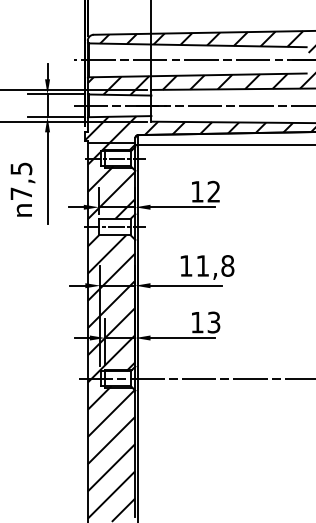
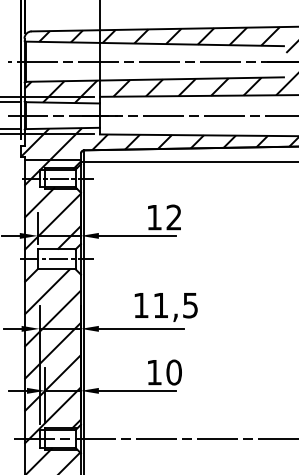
text: (227, 265) -> (190, 304), 11,8 -> 11,5
text: (213, 322) -> (173, 372), 13 -> 10

